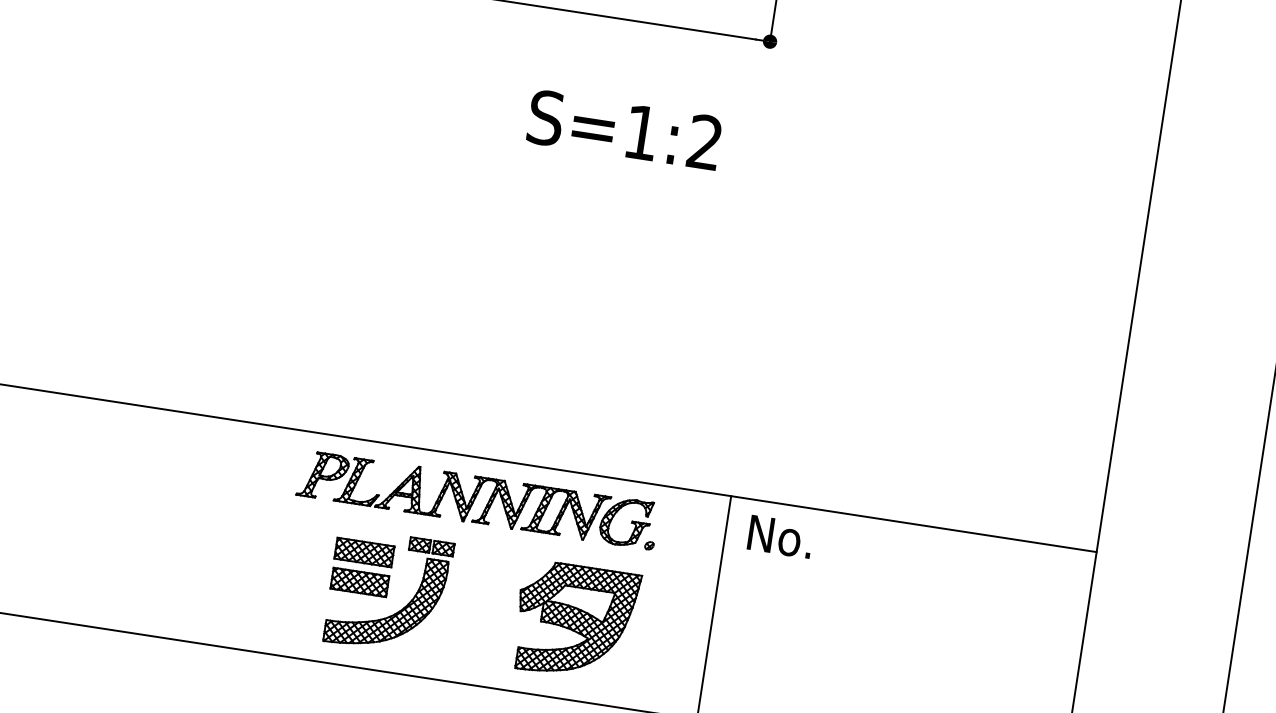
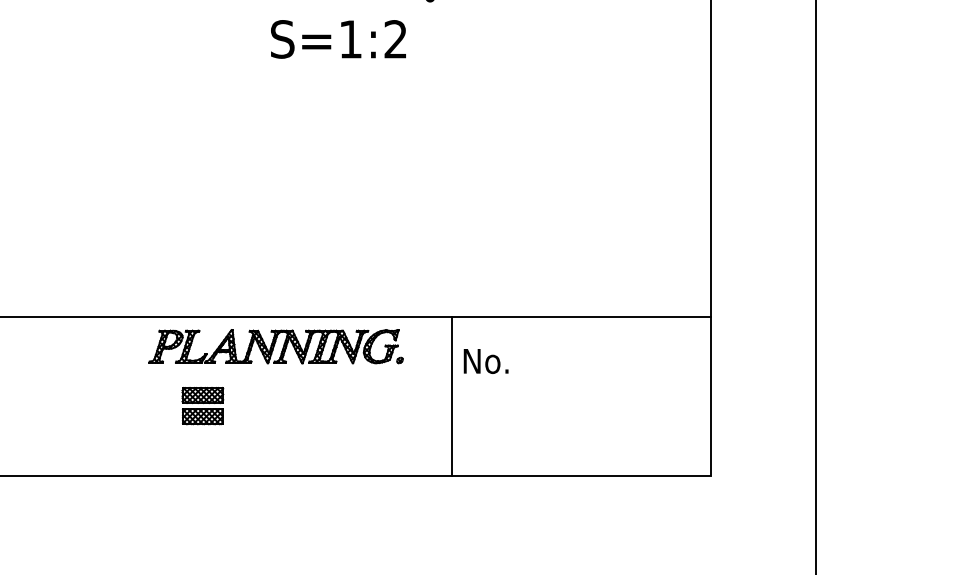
text: (624, 130) -> (338, 39), moved
text: (779, 536) -> (485, 361), moved
part: (395, 612) -> (230, 433), removed
part: (575, 620) -> (356, 420), removed

